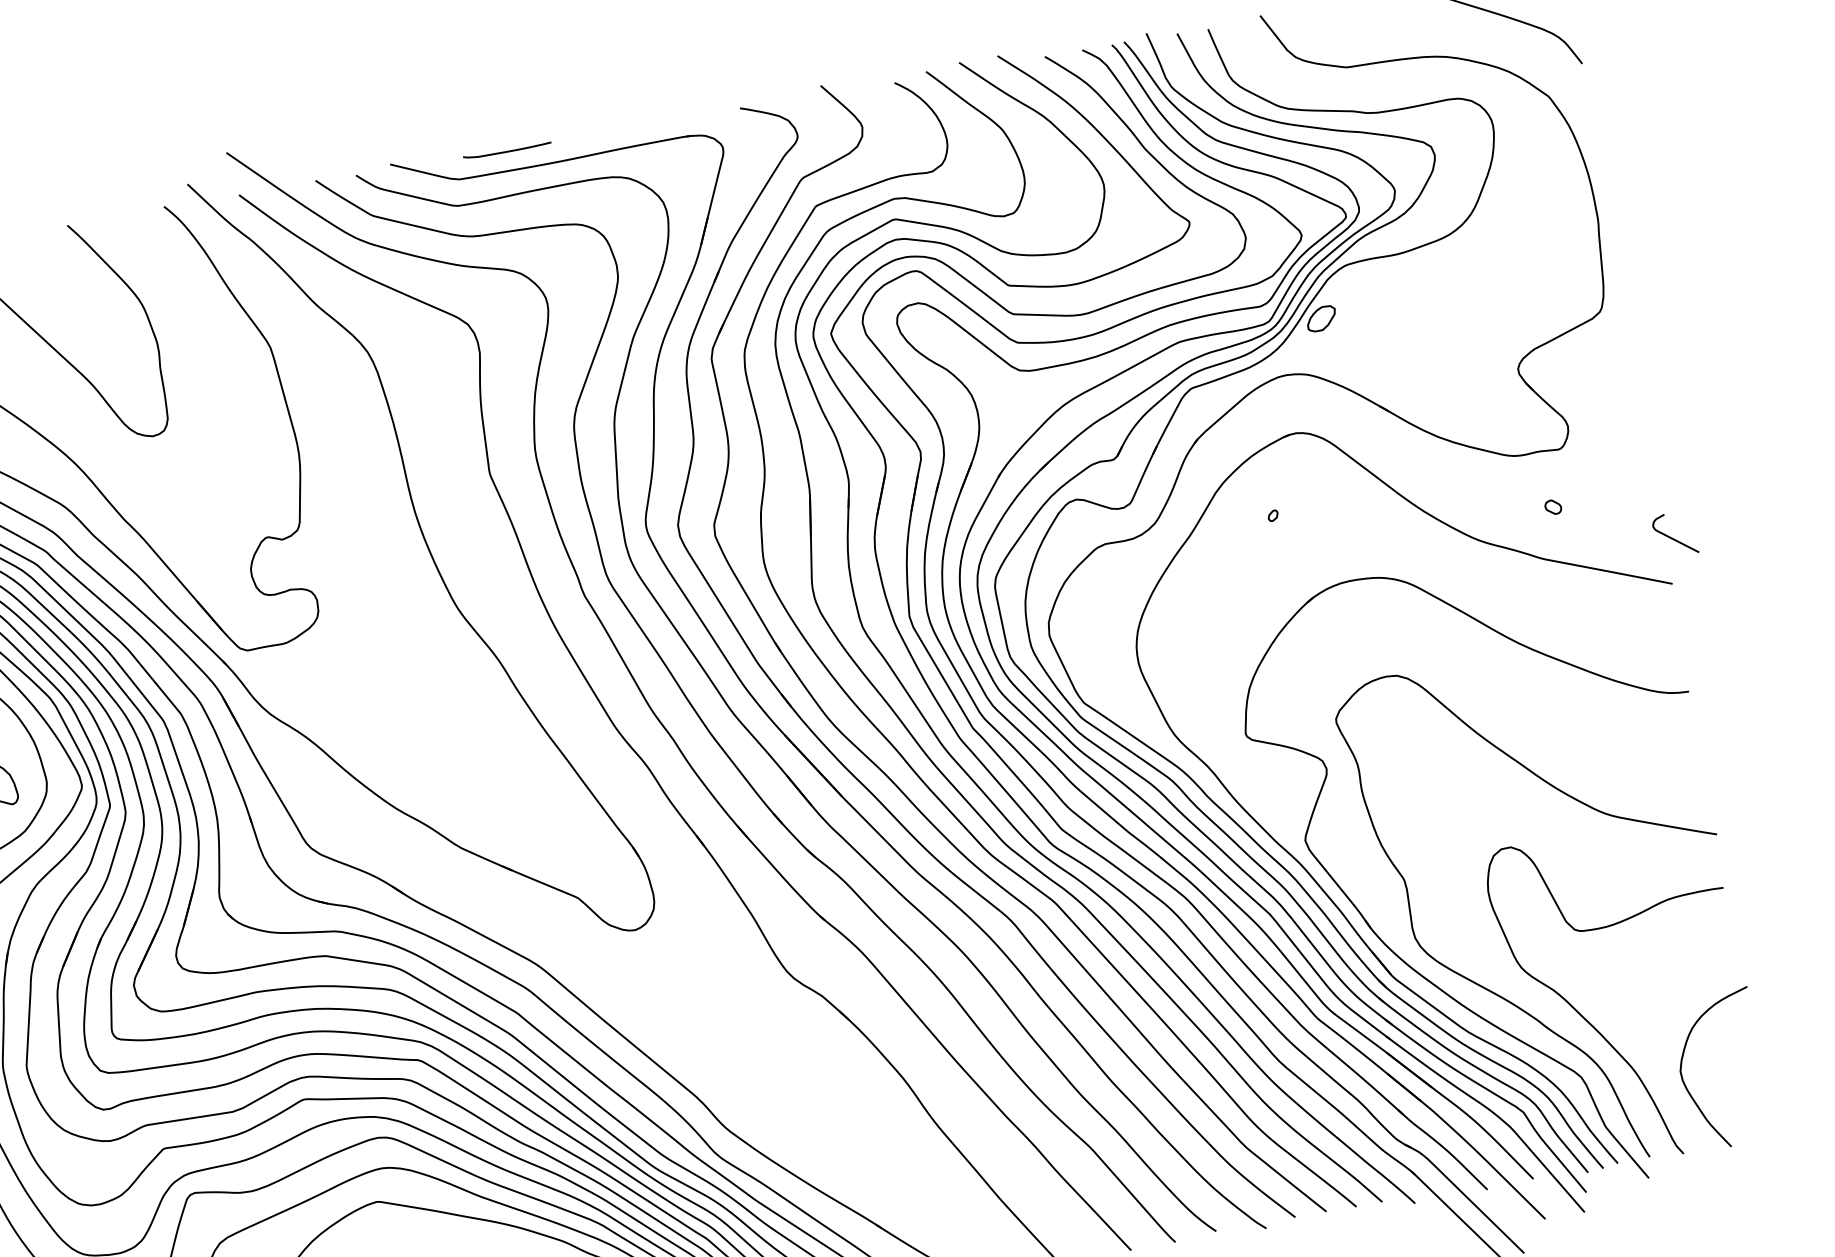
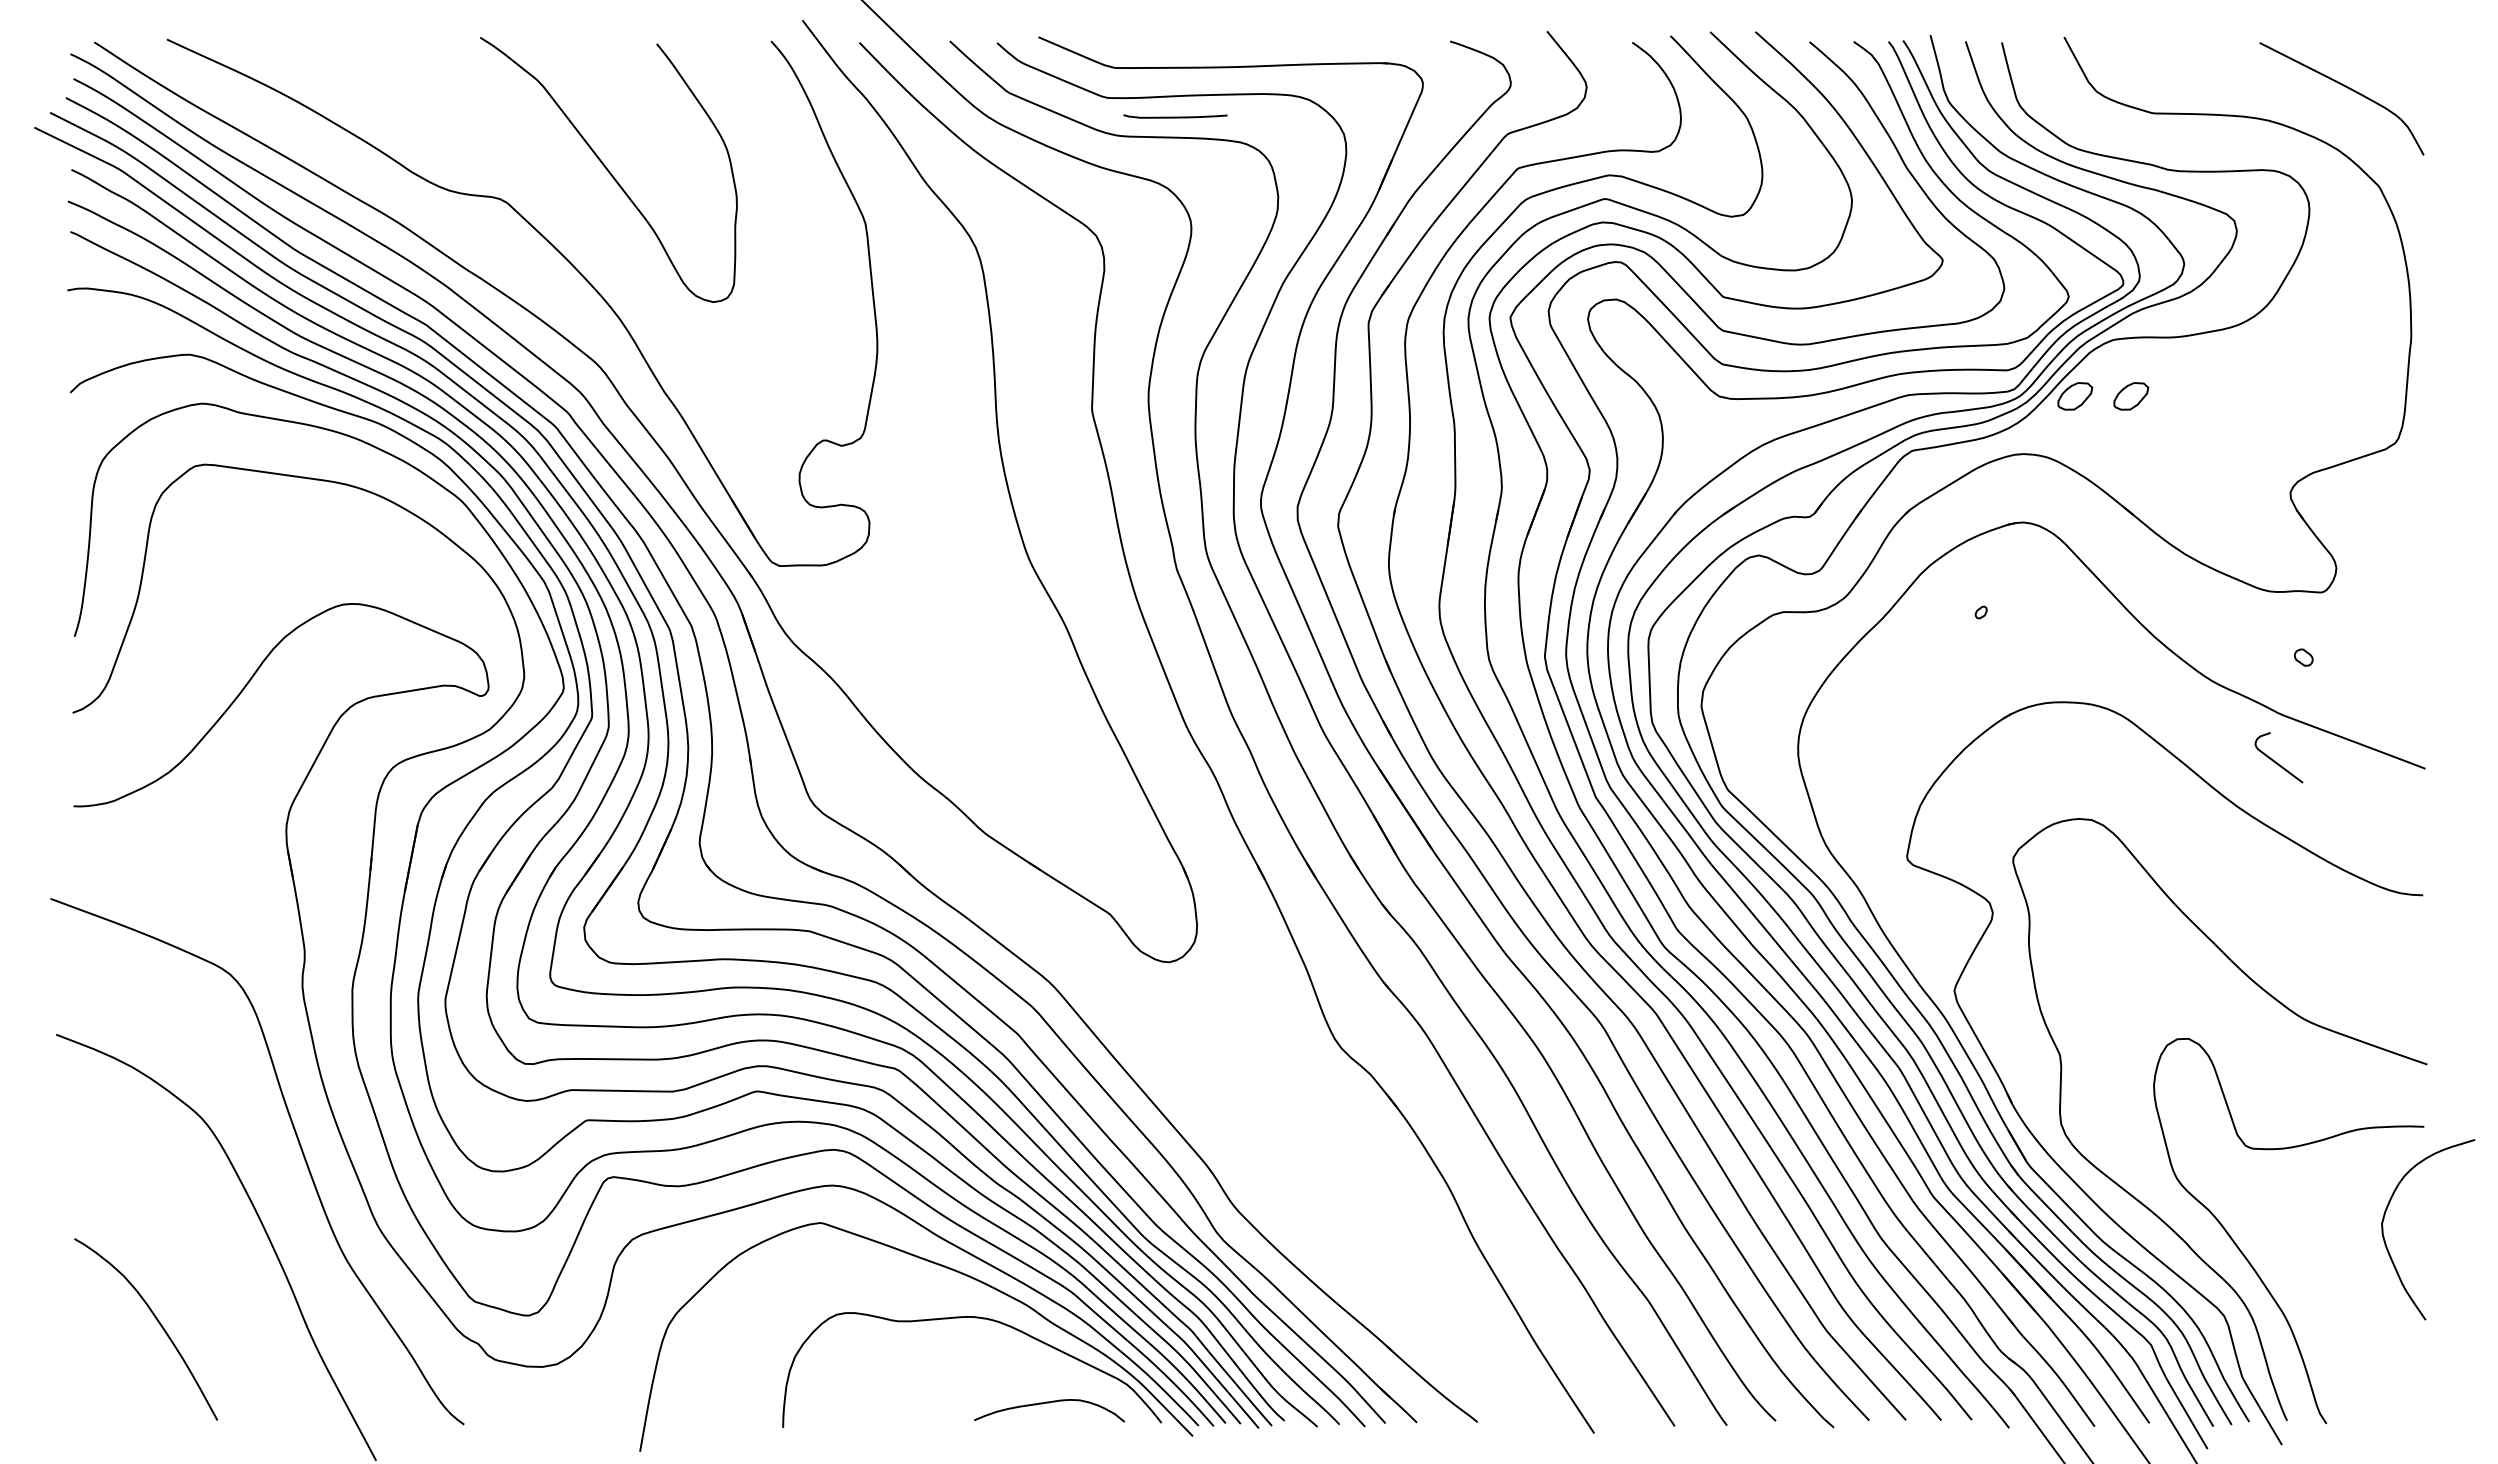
curve: (507, 150) -> (1175, 116), moved
part: (1369, 310) -> (2131, 396), added
curve: (1673, 538) -> (2276, 761), moved
curve: (1687, 1087) -> (2386, 1243), moved

